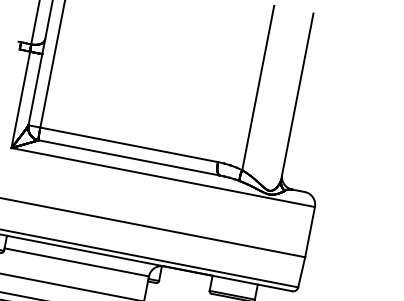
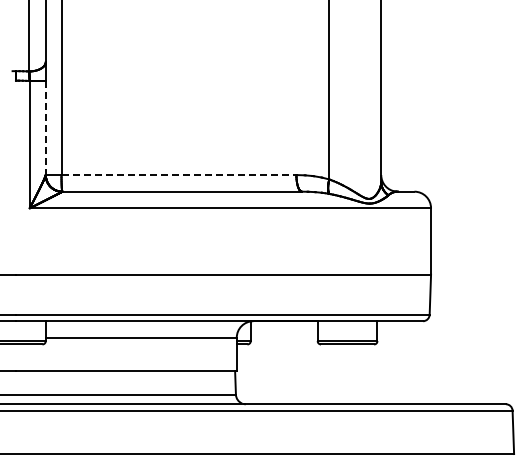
line: (35, 90) -> (45, 128), solid -> dashed
line: (129, 145) -> (179, 175), solid -> dashed

